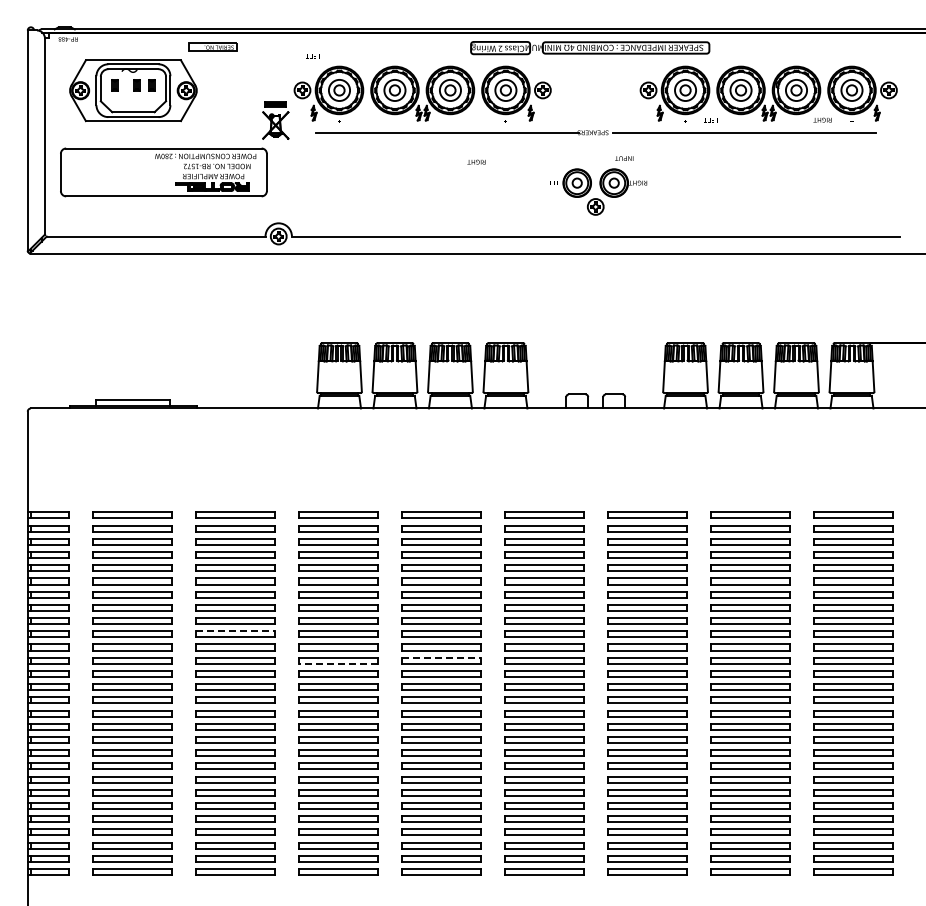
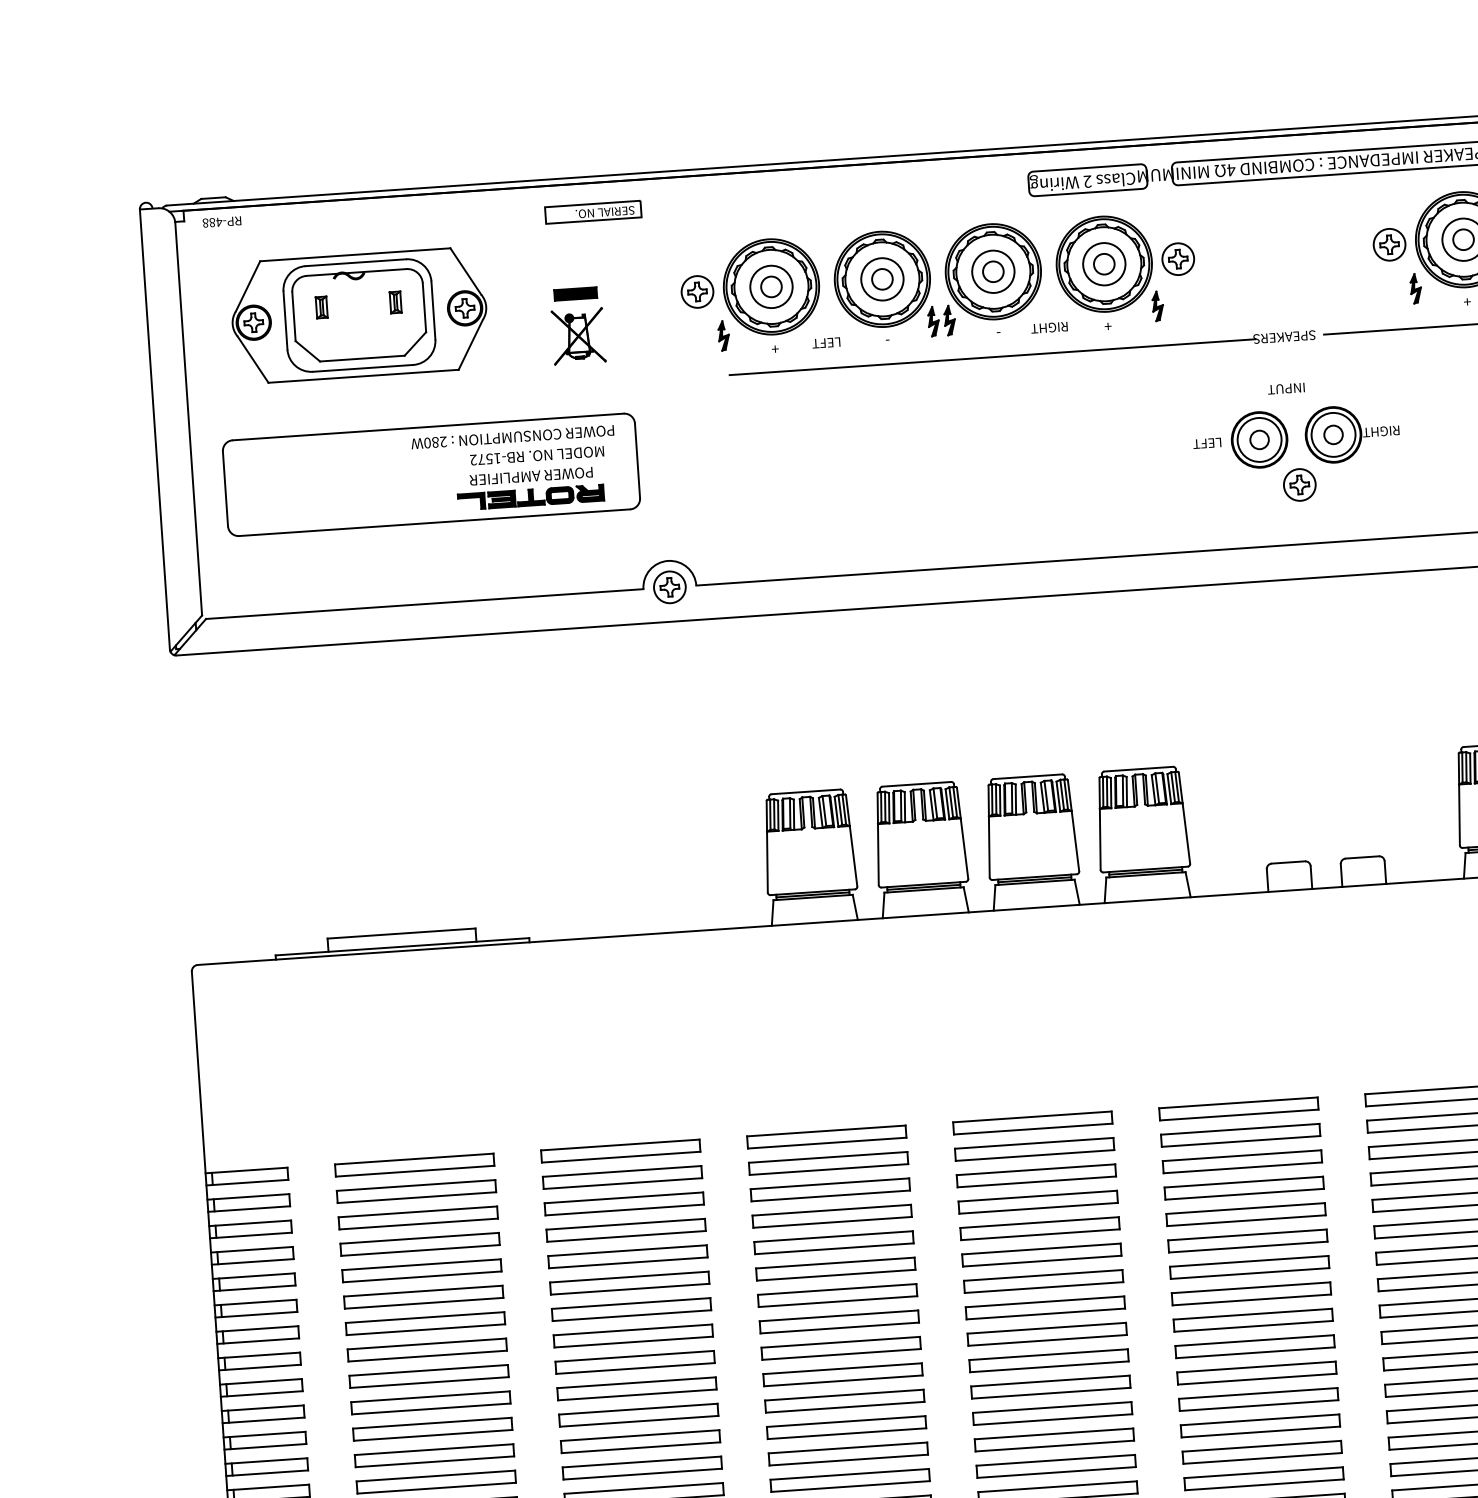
part: (212, 46) -> (591, 210), moved
text: (312, 56) -> (825, 343), moved
part: (136, 85) -> (364, 304), removed
part: (275, 120) -> (577, 326), moved
text: (624, 158) -> (1286, 388), moved
text: (476, 161) -> (1049, 326), moved
line: (235, 631) -> (637, 1383), dashed -> solid
line: (441, 657) -> (1052, 1407), dashed -> solid
line: (338, 663) -> (847, 1433), dashed -> solid

